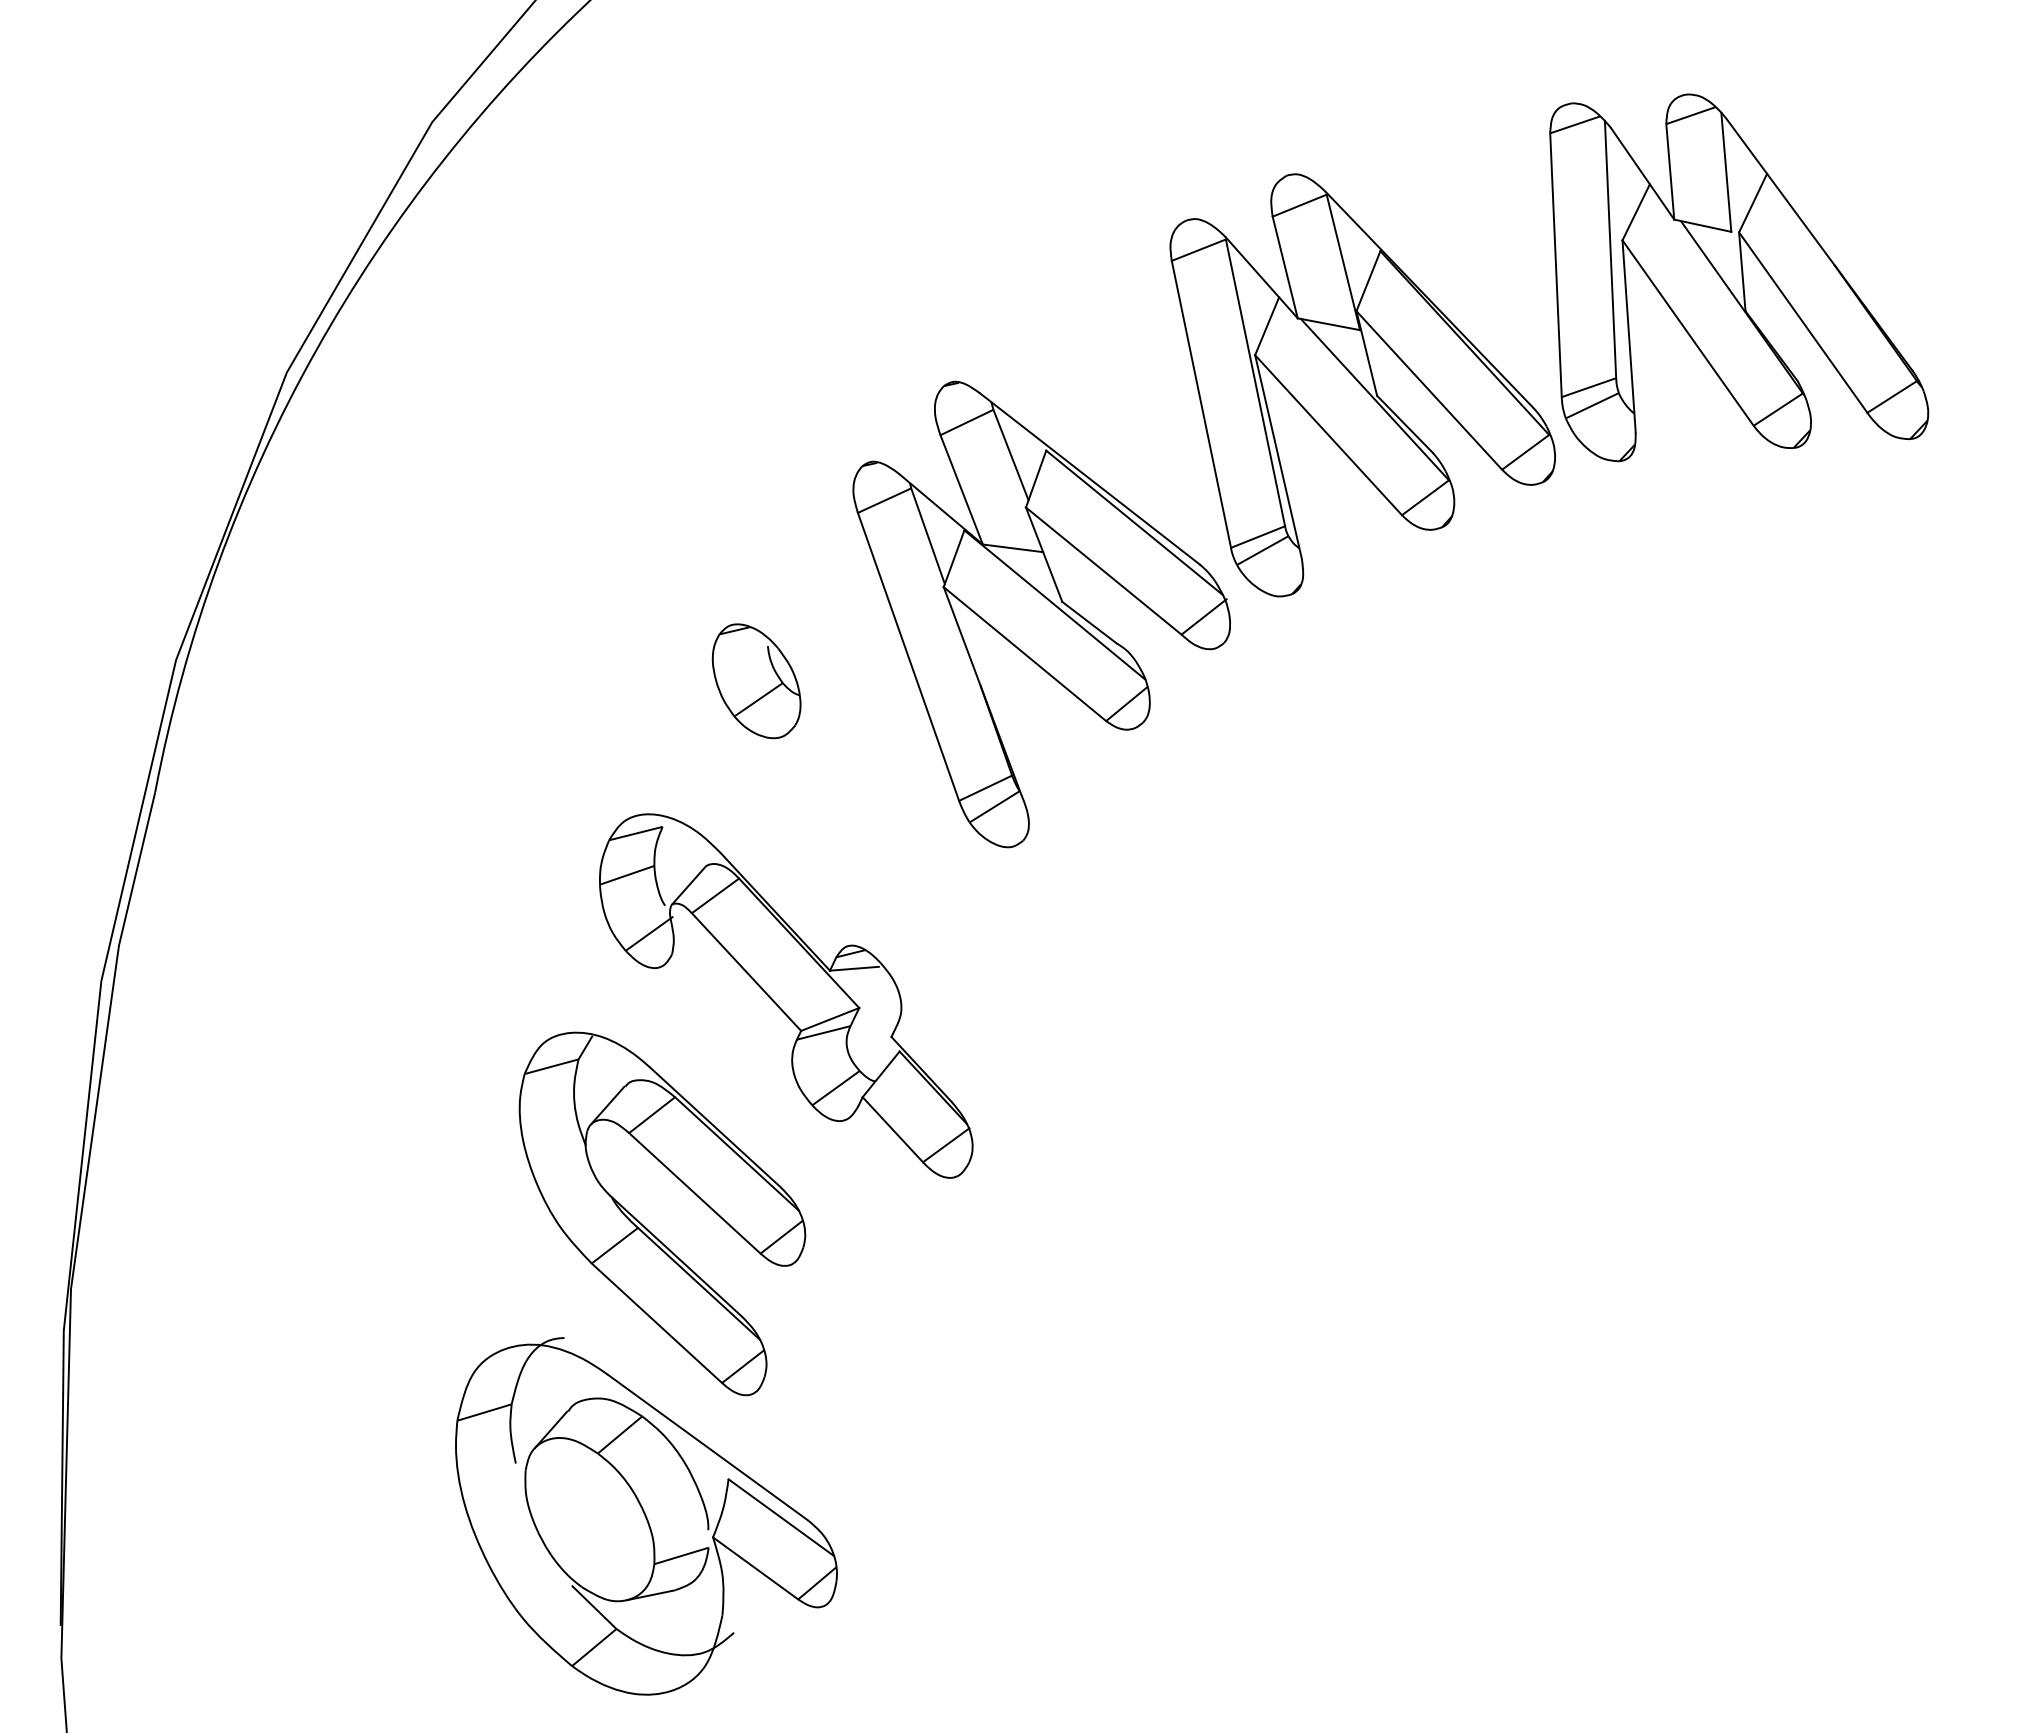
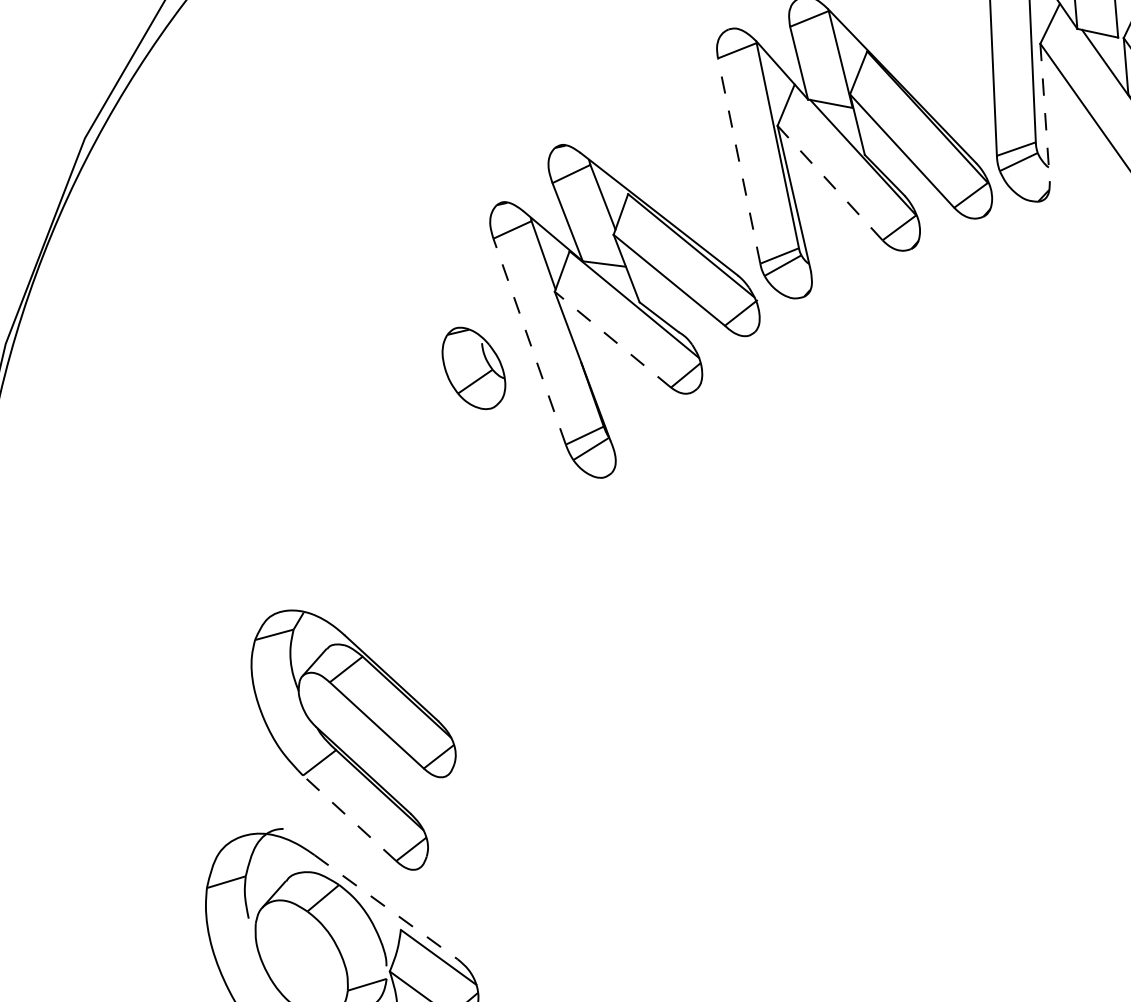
line: (1629, 336) -> (1045, 112), solid -> dashed
line: (1201, 404) -> (739, 161), solid -> dashed
line: (1328, 435) -> (830, 183), solid -> dashed
line: (1024, 653) -> (612, 339), solid -> dashed
line: (908, 656) -> (529, 341), solid -> dashed
part: (756, 681) -> (473, 368), moved
part: (786, 995) -> (442, 583), removed
line: (656, 1322) -> (349, 817), solid -> dashed
line: (707, 1447) -> (385, 907), solid -> dashed

